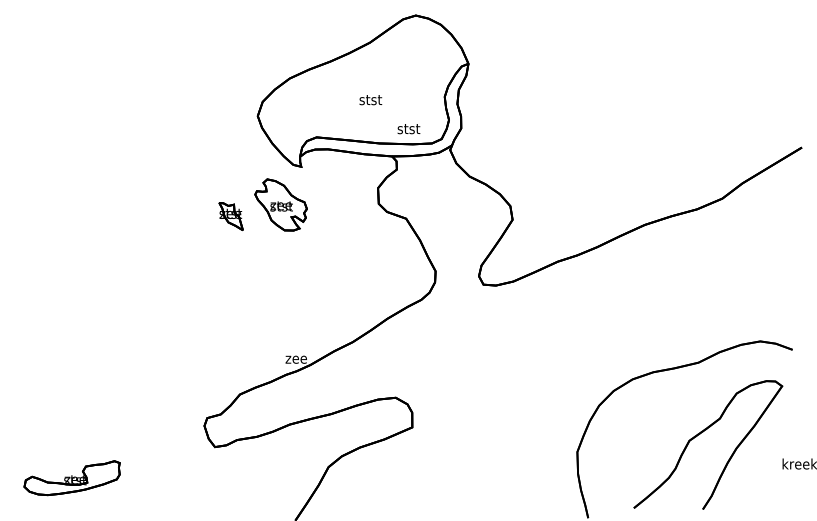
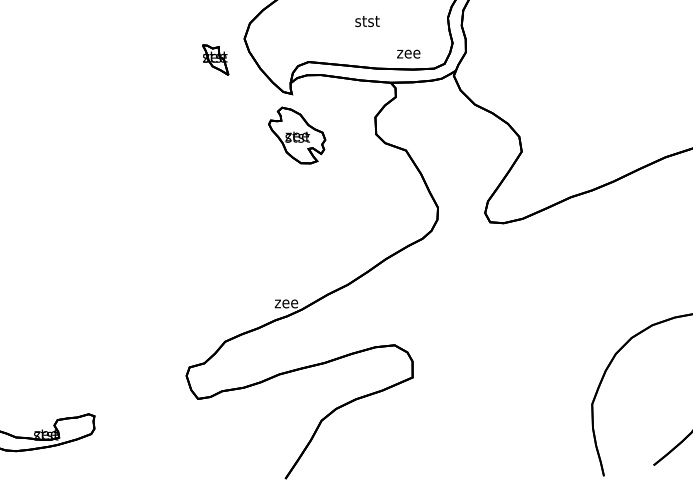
text: (408, 129) -> (408, 53), stst -> zee
part: (280, 204) -> (296, 135), moved
part: (230, 216) -> (214, 60), moved

